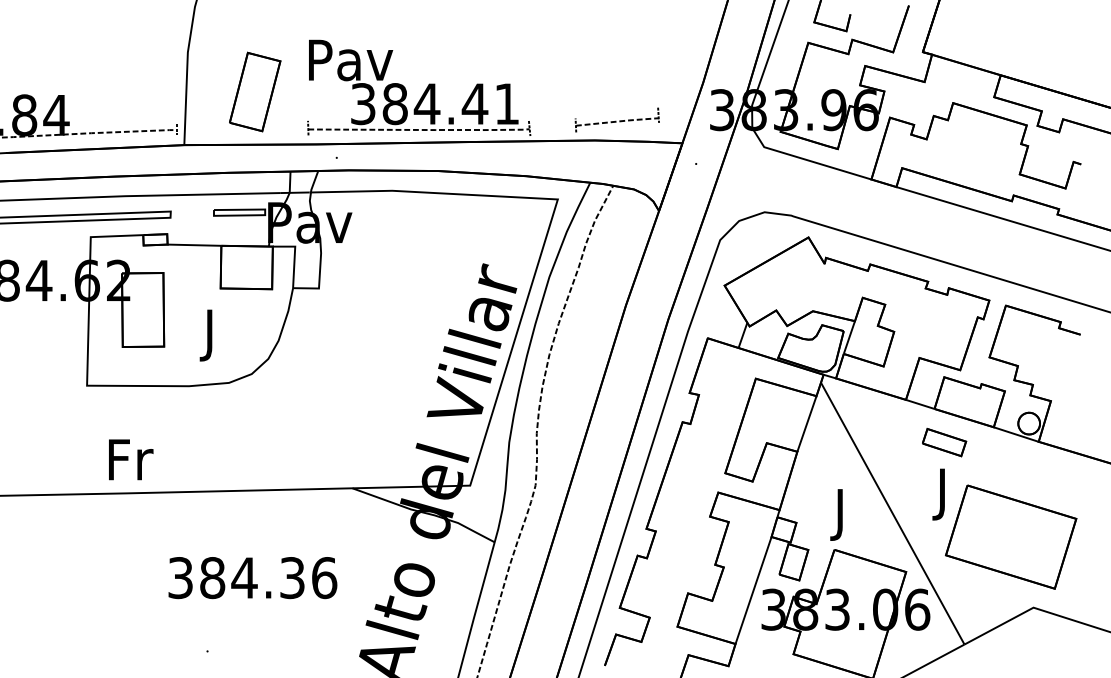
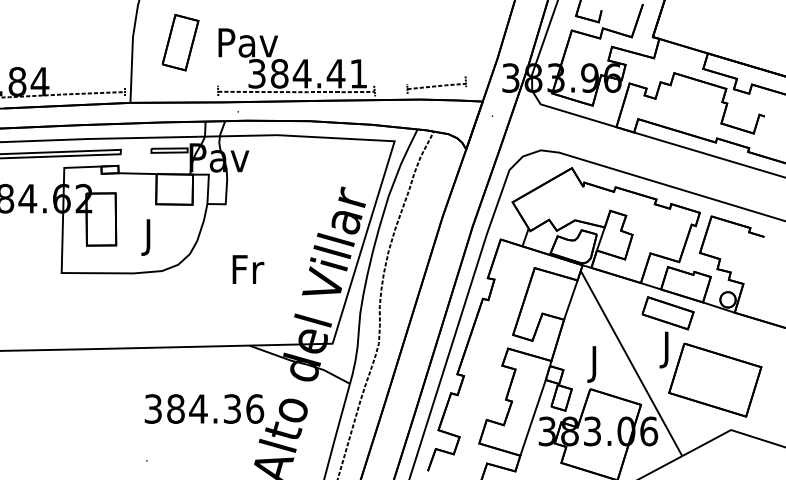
part: (255, 91) -> (180, 42), moved
part: (944, 442) -> (668, 313), size x1.67
text: (131, 459) -> (248, 269), moved
text: (252, 578) -> (204, 409), moved

